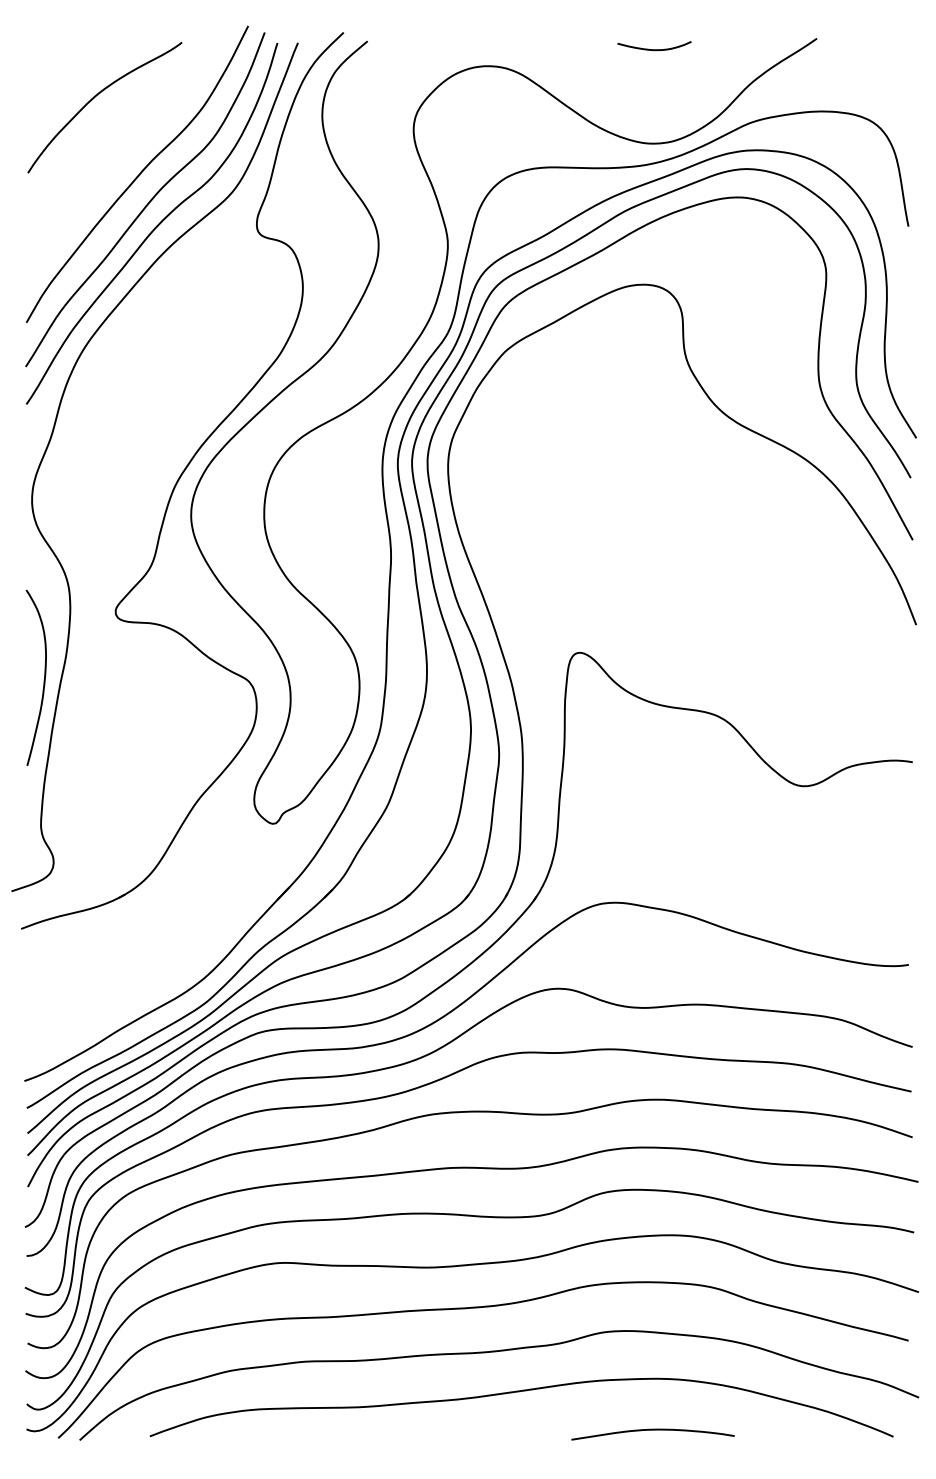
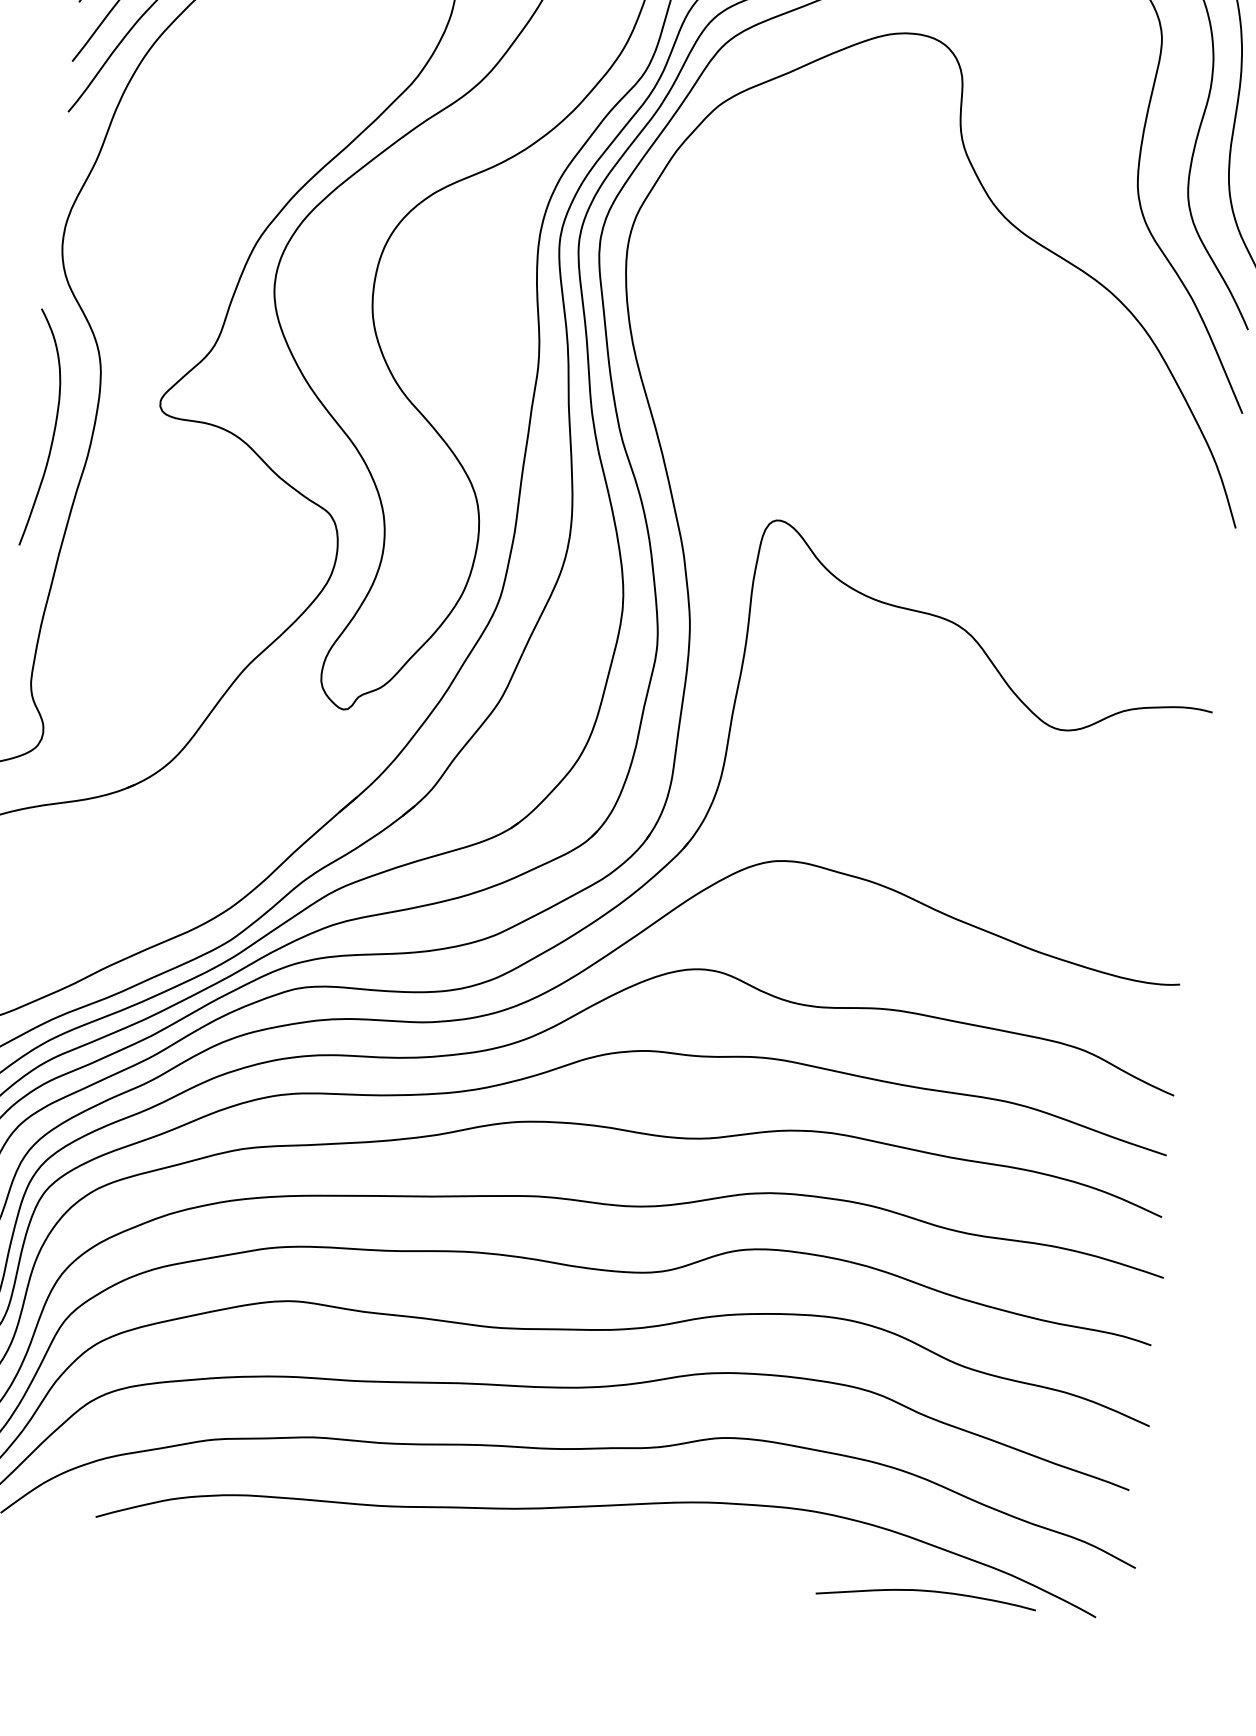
curve: (43, 679) -> (52, 431), moved
curve: (652, 1430) -> (926, 1591), moved

